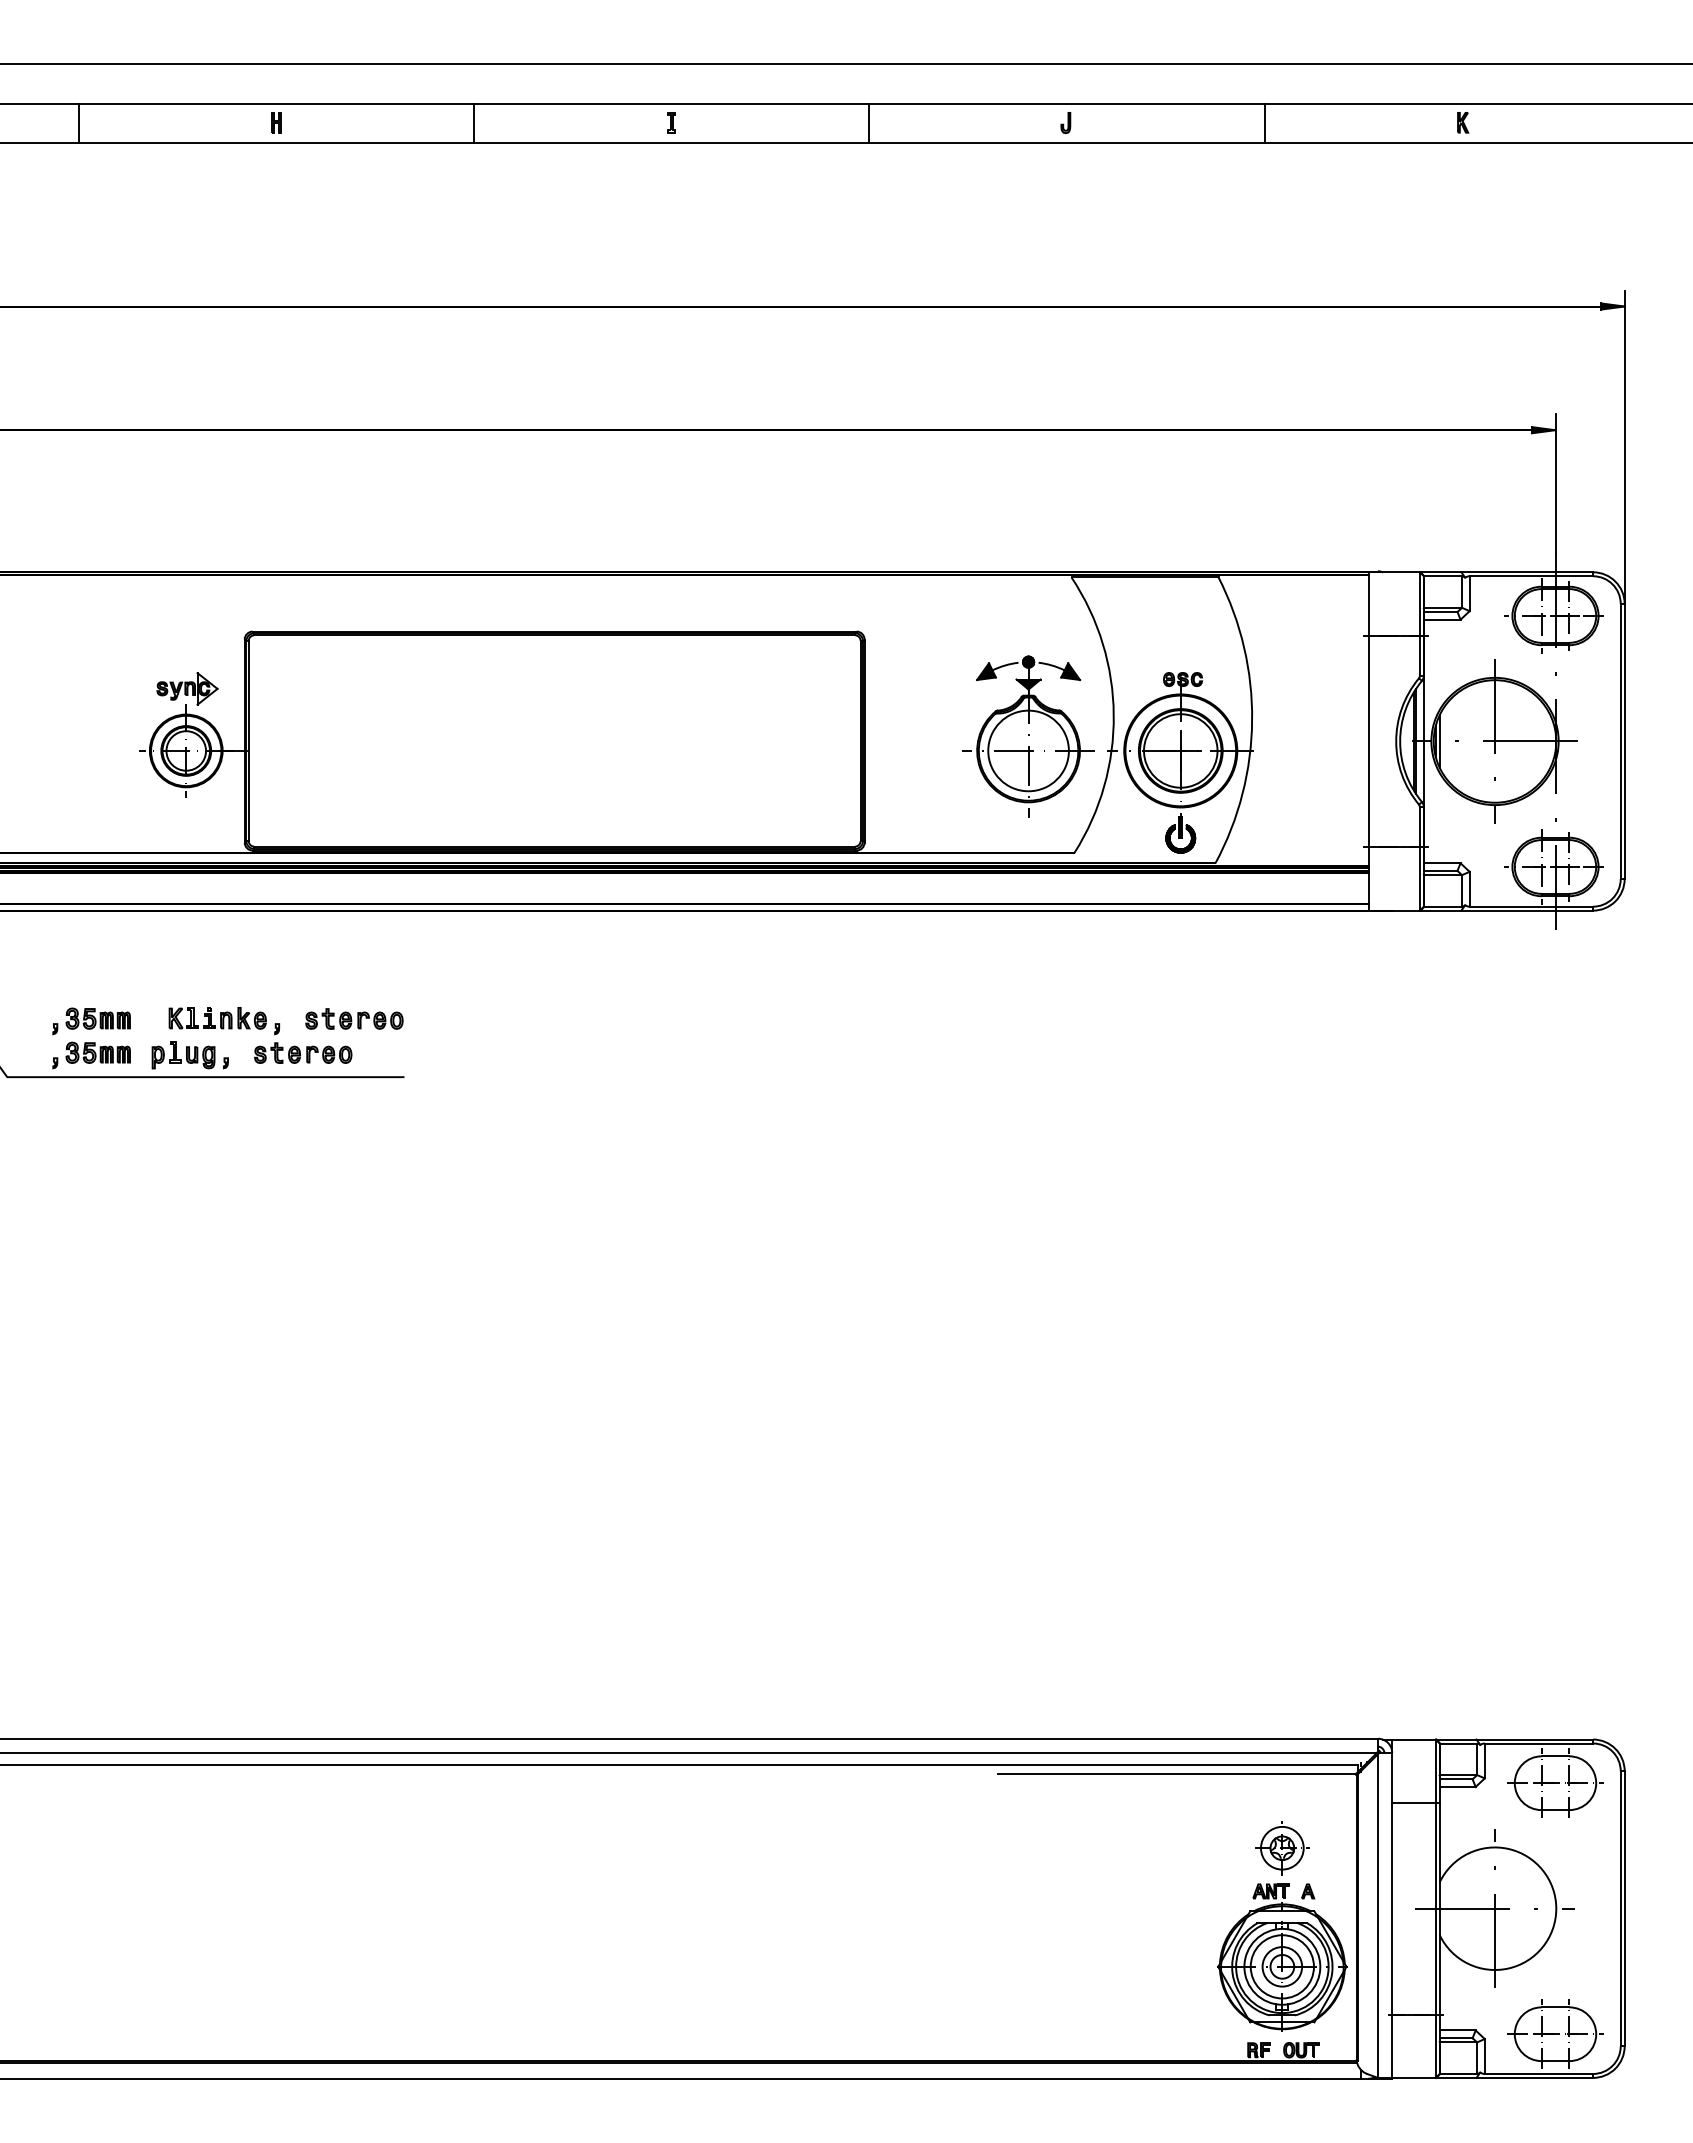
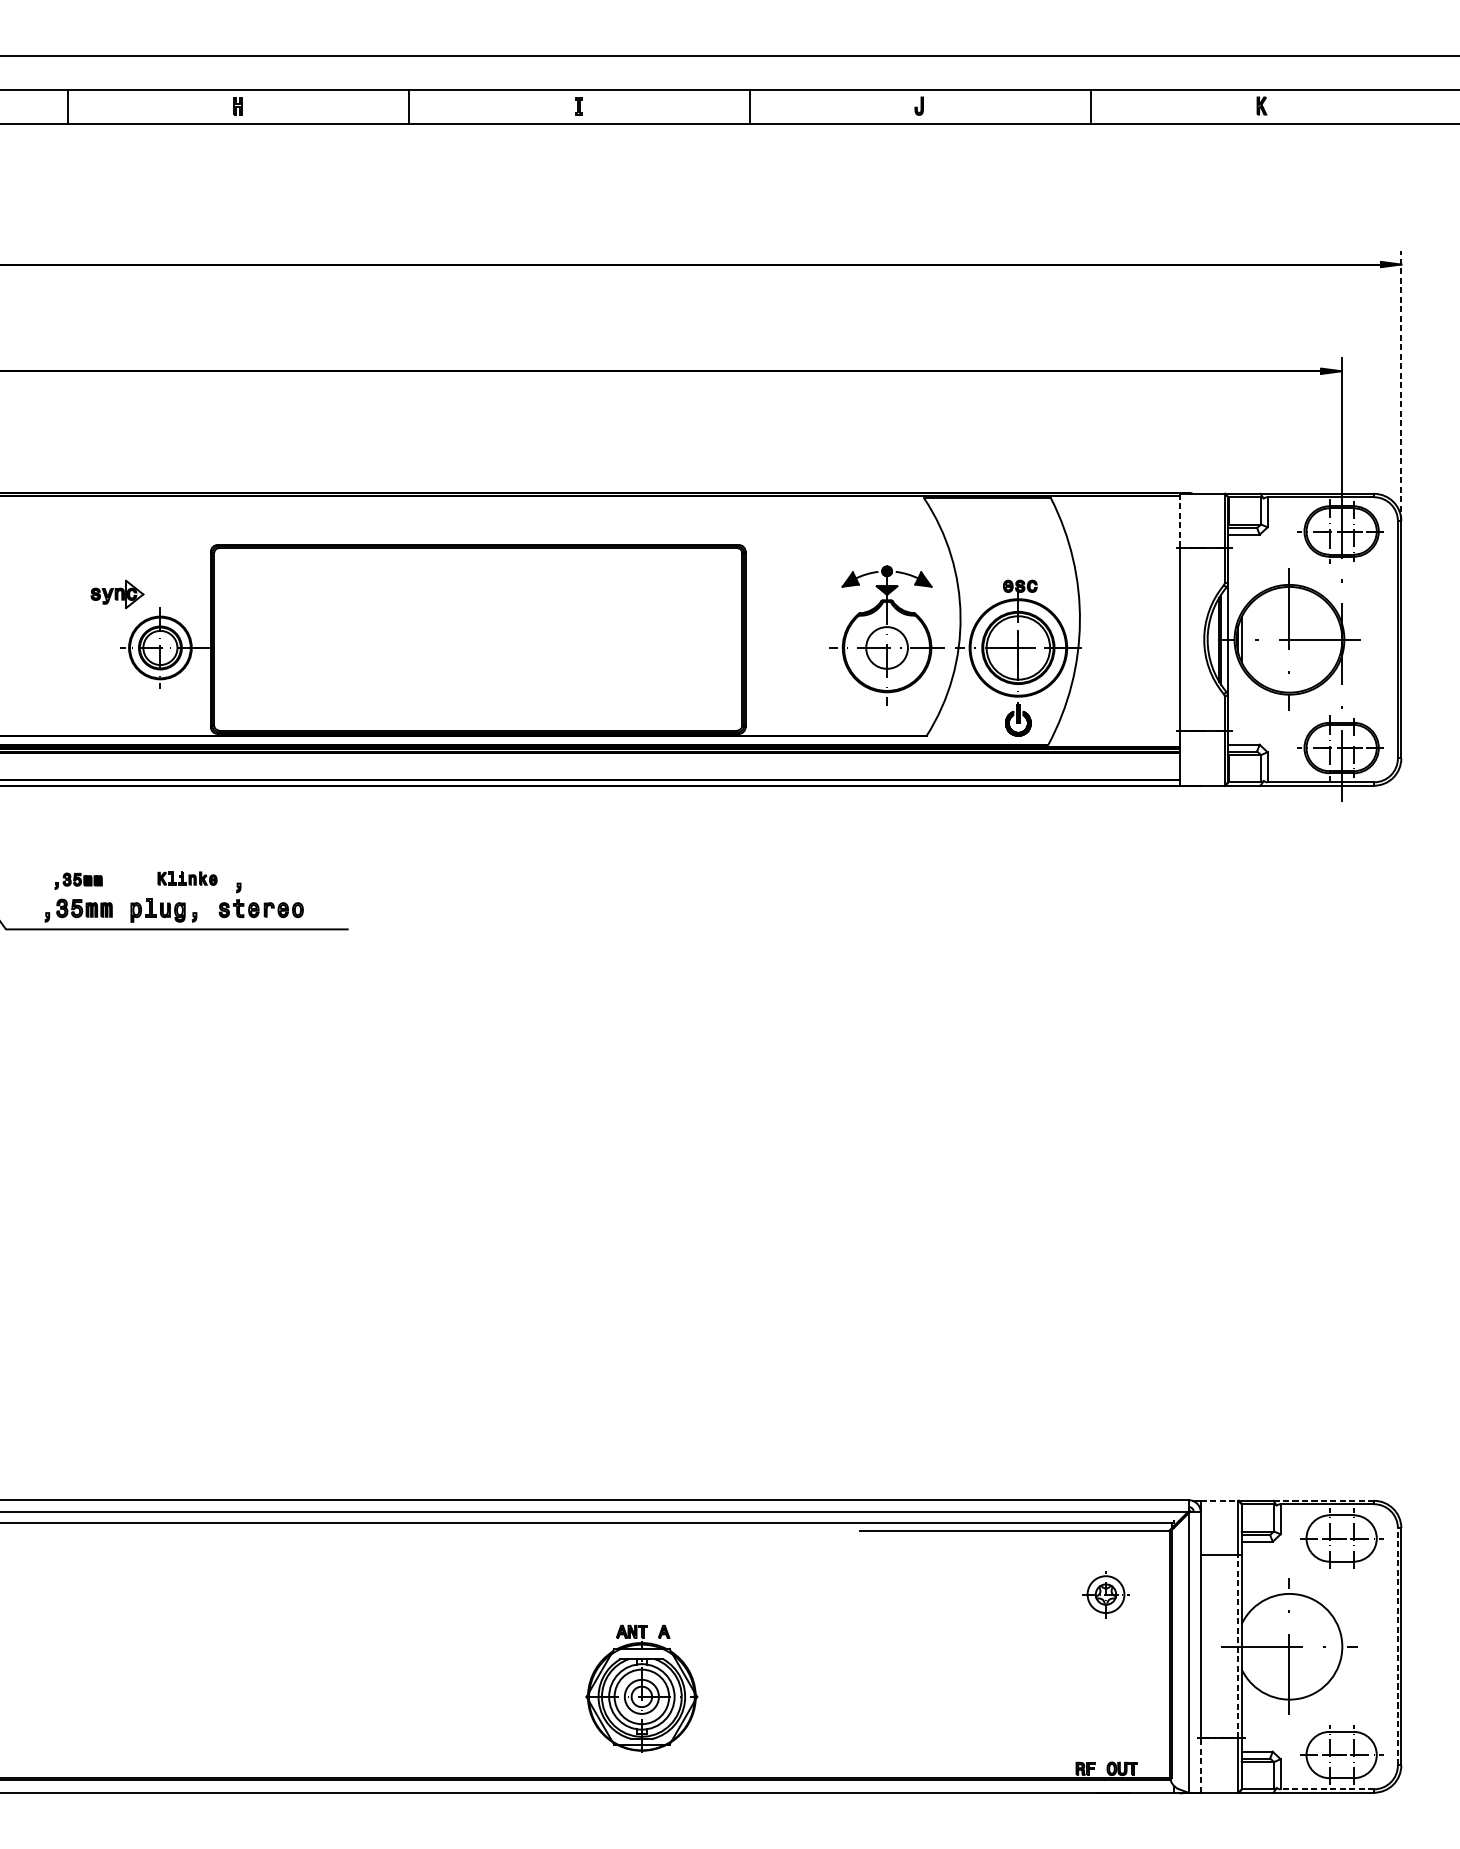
line: (1624, 447) -> (1401, 386), solid -> dashed
line: (1368, 603) -> (1180, 520), solid -> dashed
part: (187, 688) -> (117, 594), moved
circle: (1028, 750) -> (887, 647), size x0.6
part: (217, 1018) -> (187, 878), size x0.7
part: (354, 1018) -> (305, 878), removed
part: (91, 1021) -> (78, 881), size x0.7
line: (1413, 1739) -> (1219, 1500), solid -> dashed
line: (1535, 1739) -> (1324, 1500), solid -> dashed
line: (1435, 1908) -> (1238, 1646), solid -> dashed
line: (1620, 1908) -> (1397, 1646), solid -> dashed
part: (1282, 1957) -> (642, 1688), moved
line: (1392, 2046) -> (1201, 1765), solid -> dashed
line: (1538, 2073) -> (1326, 1788), solid -> dashed

